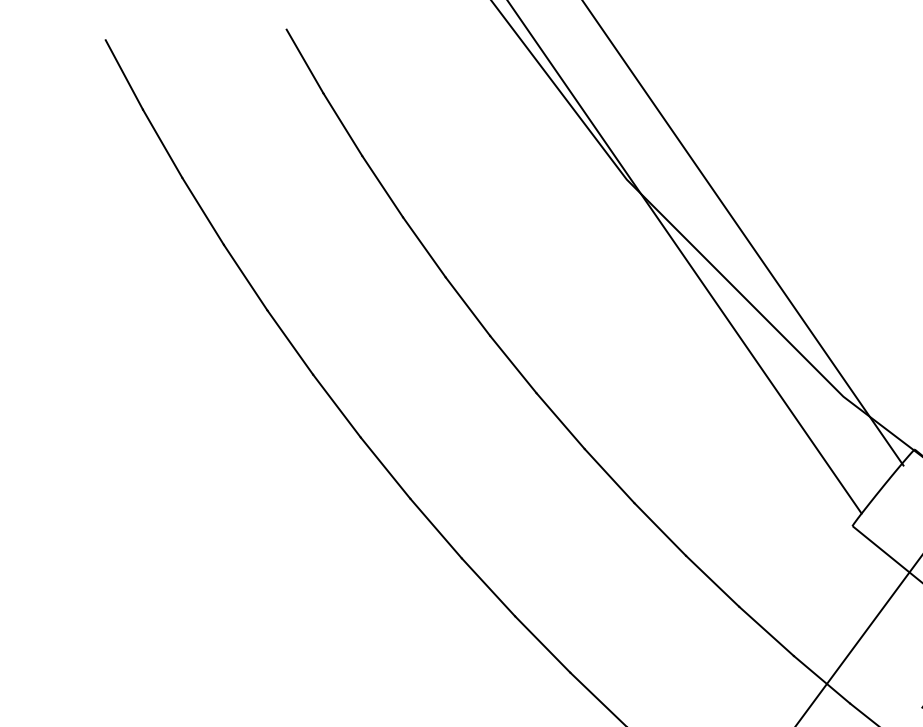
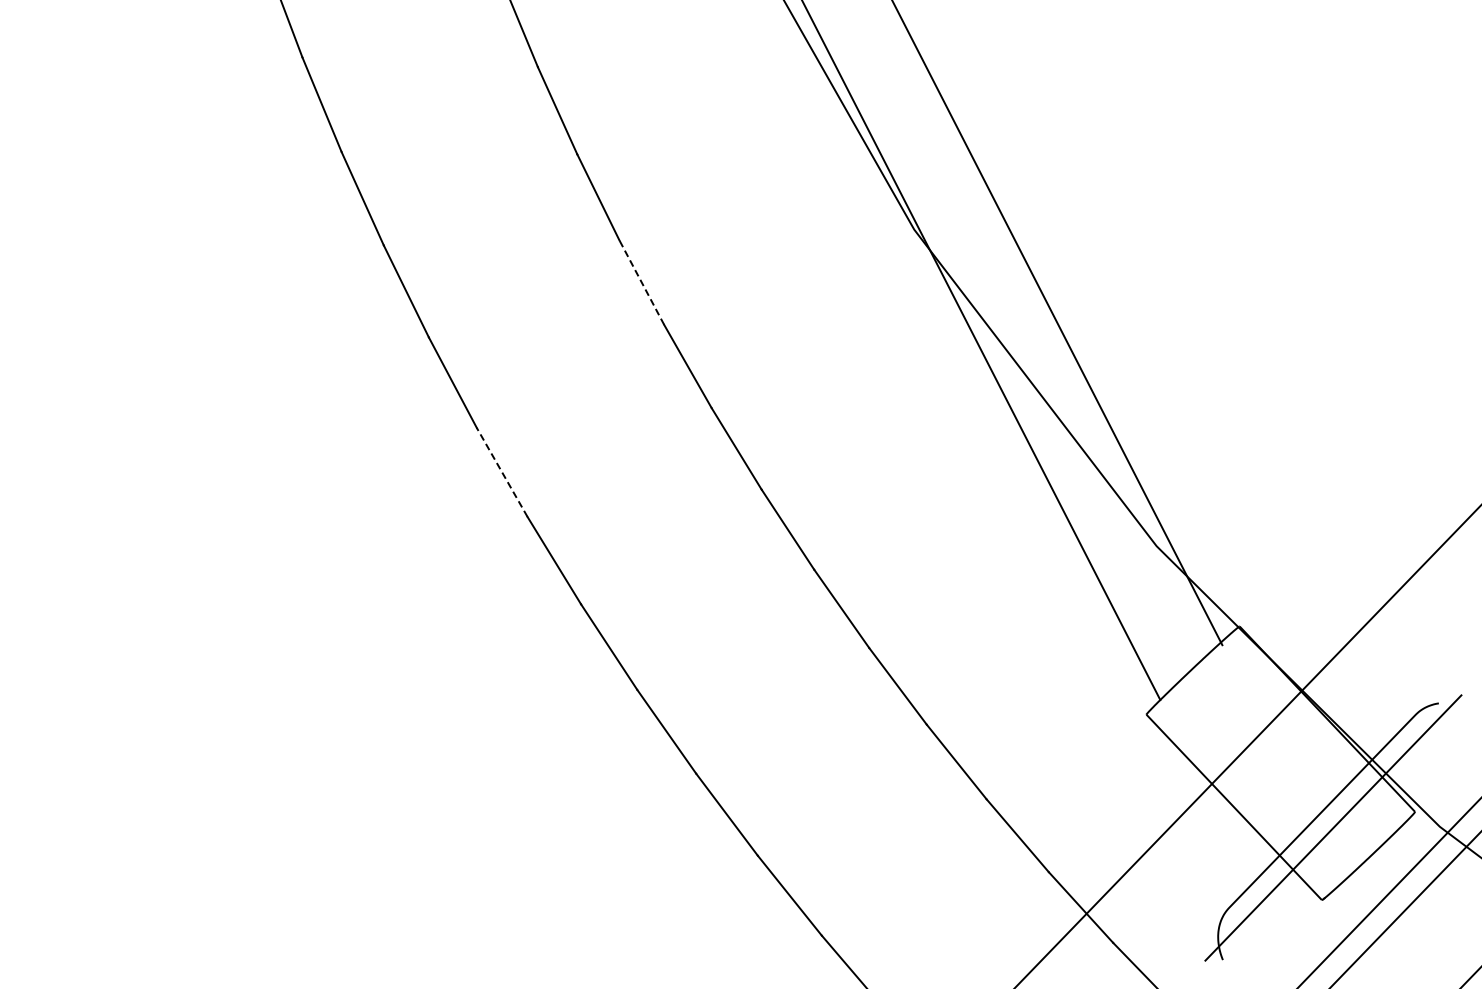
line: (424, 247) -> (641, 282), solid -> dashed
line: (336, 406) -> (501, 472), solid -> dashed

